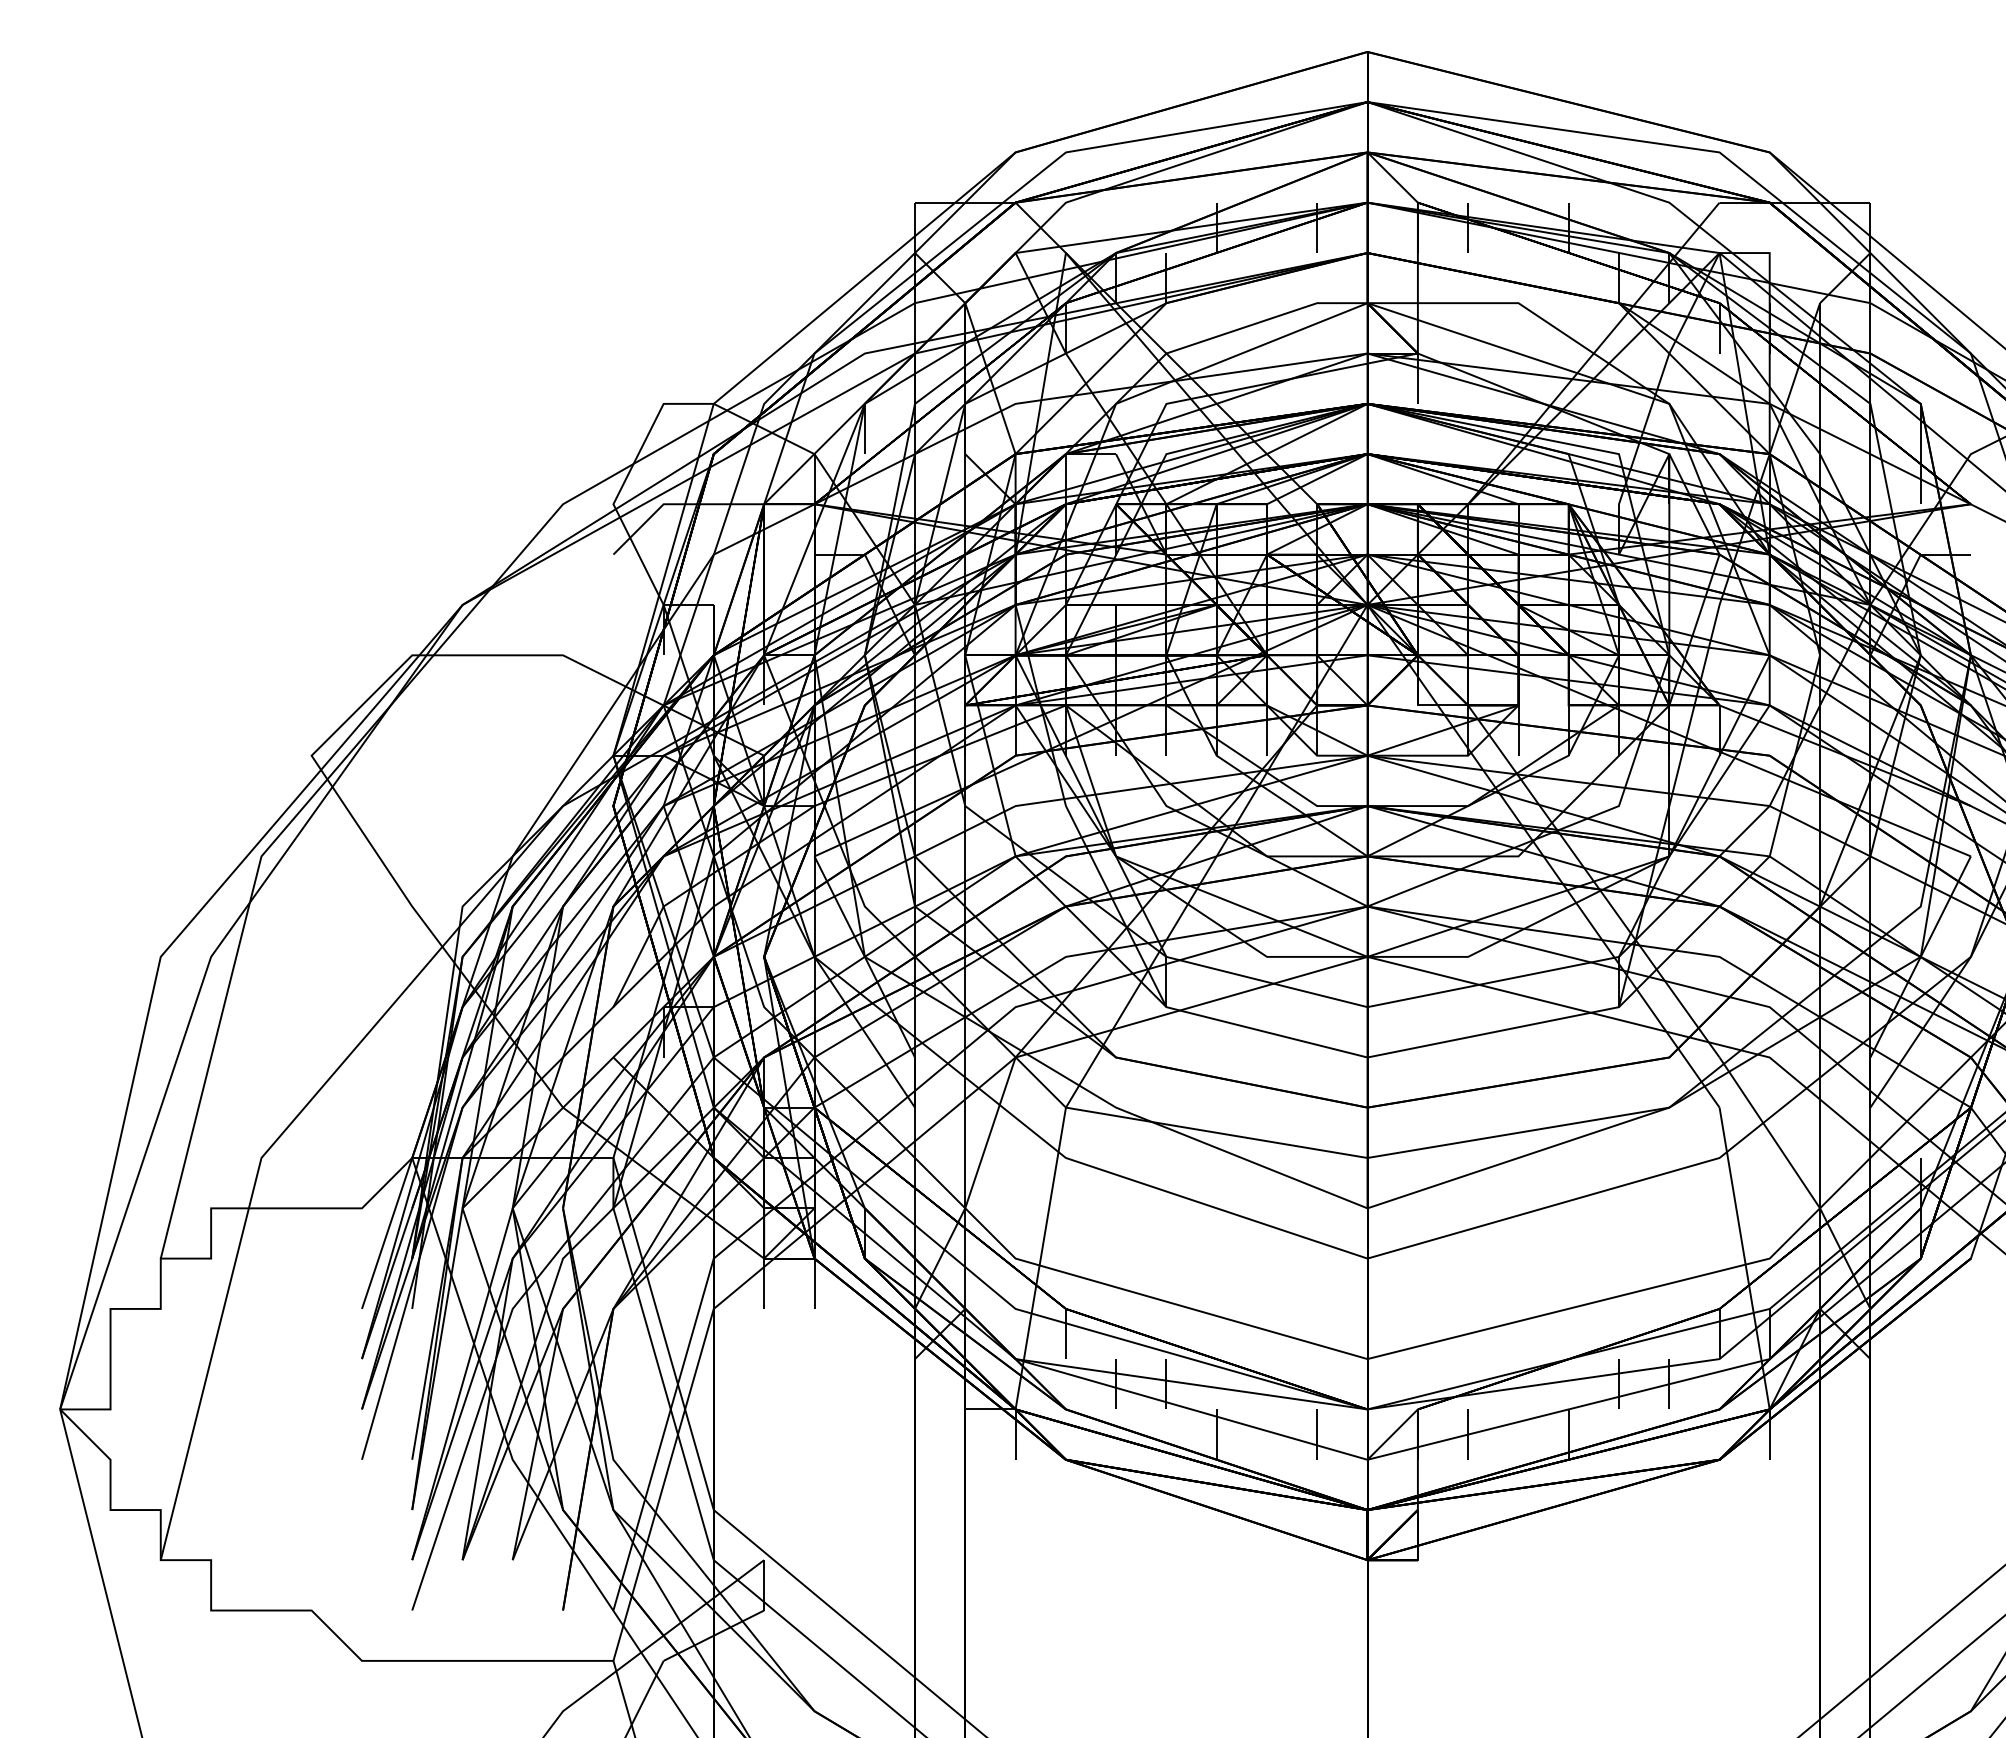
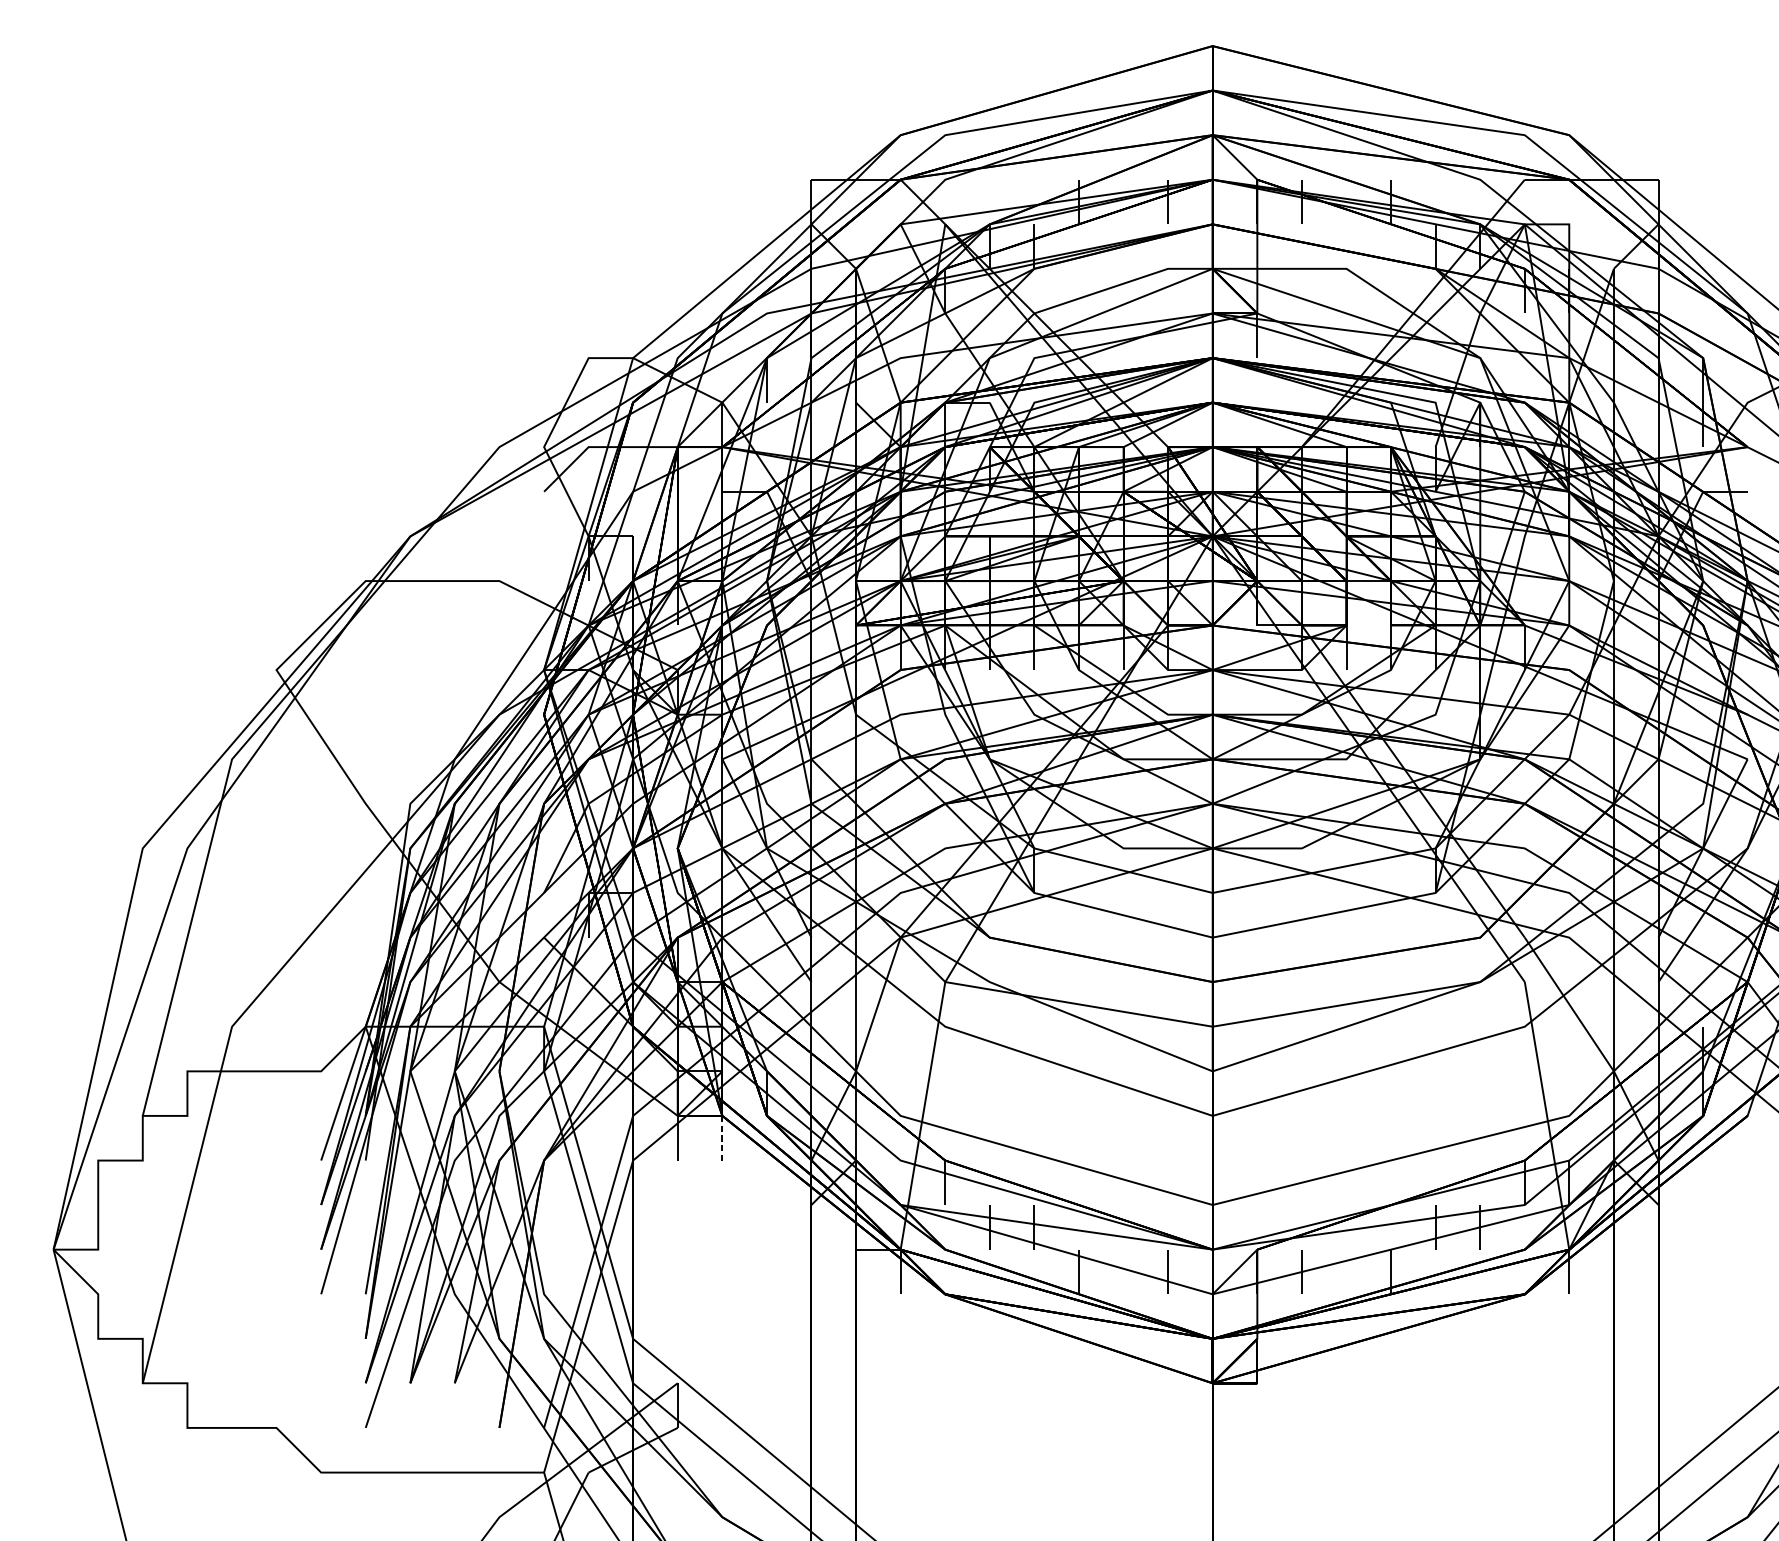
line: (814, 1284) -> (722, 1138), solid -> dashed

